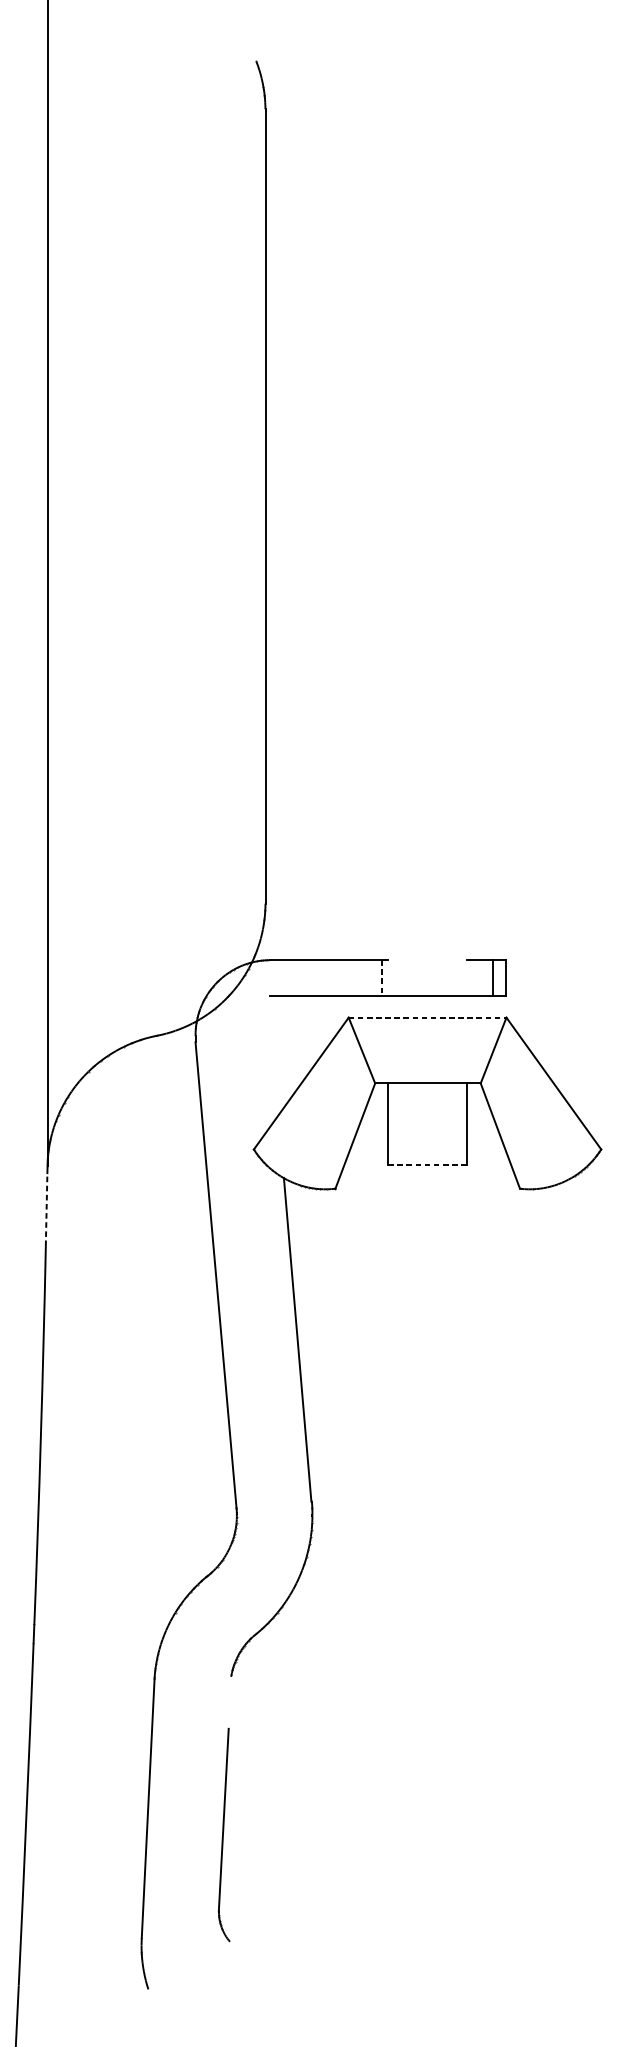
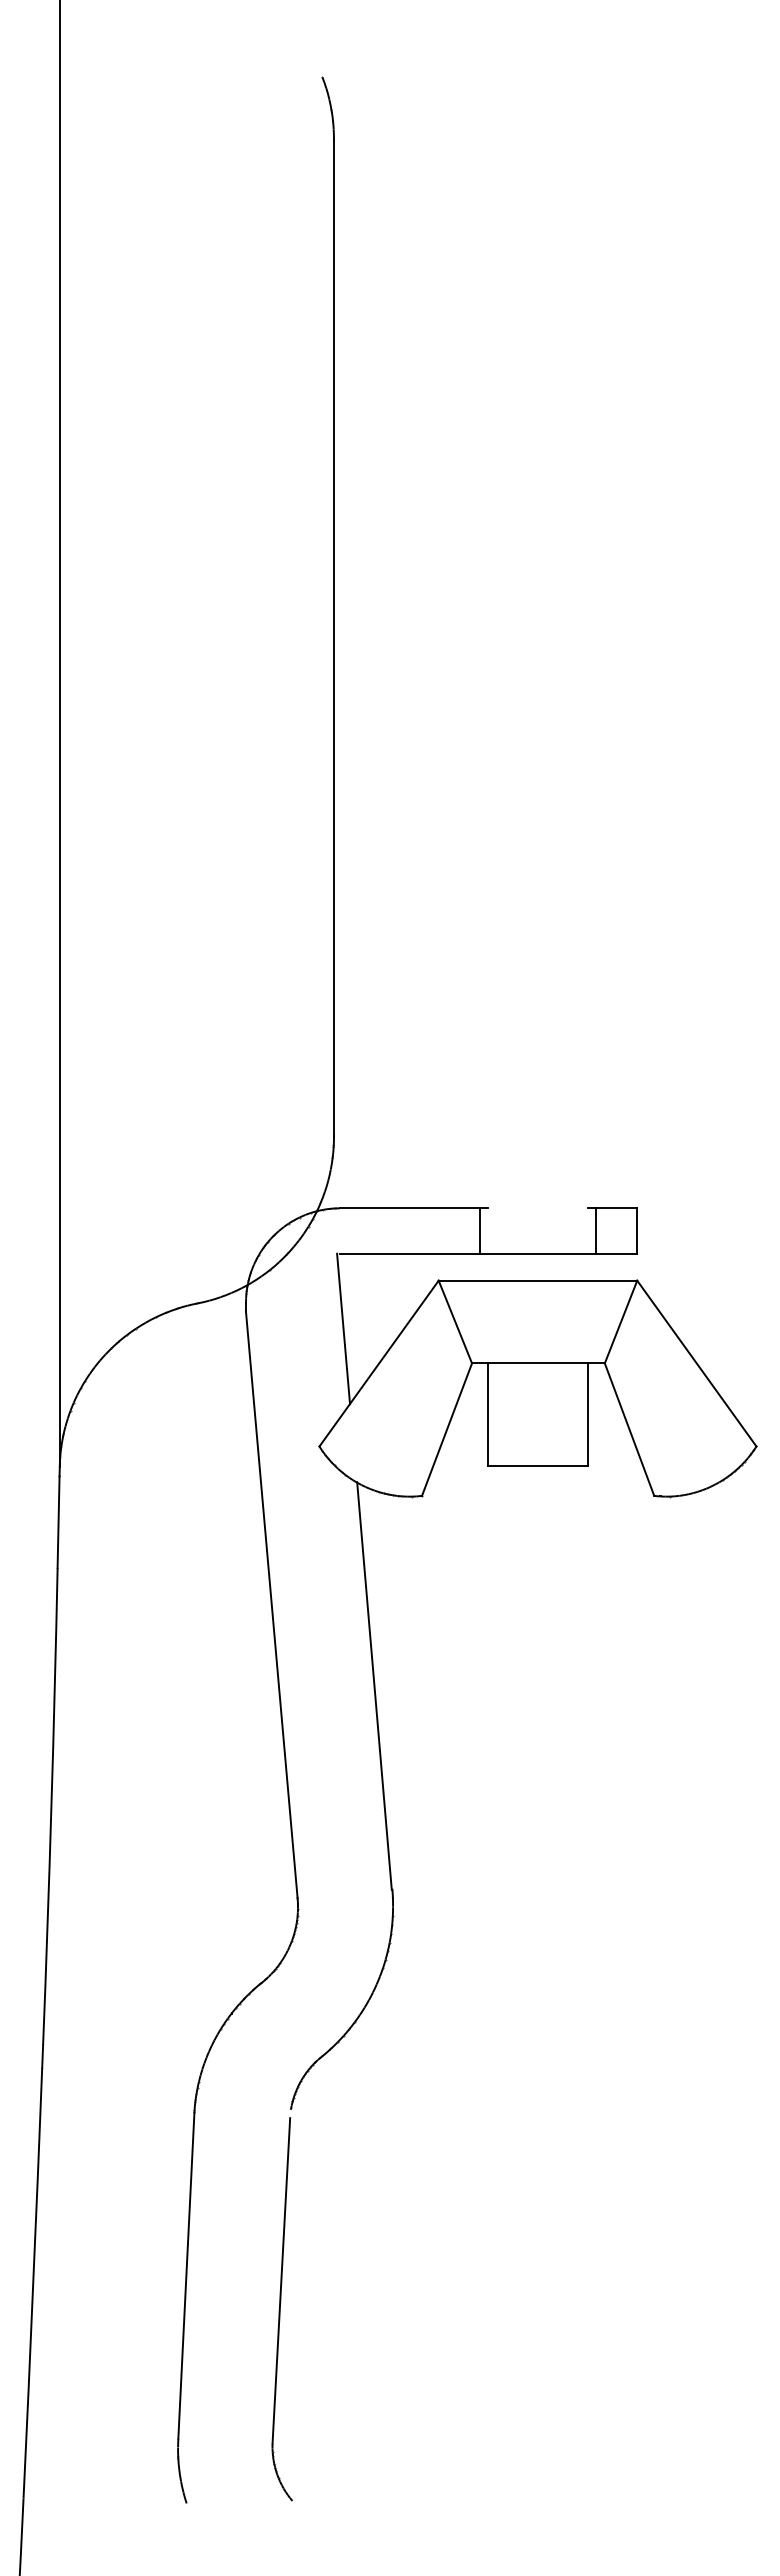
line: (493, 977) -> (595, 1230), moved
line: (381, 978) -> (480, 1231), dashed -> solid
line: (428, 1017) -> (538, 1280), dashed -> solid
line: (273, 1055) -> (343, 1328), added
line: (427, 1165) -> (537, 1466), dashed -> solid
line: (46, 1209) -> (58, 1522), dashed -> solid
part: (223, 1835) -> (281, 2309), size x1.43

